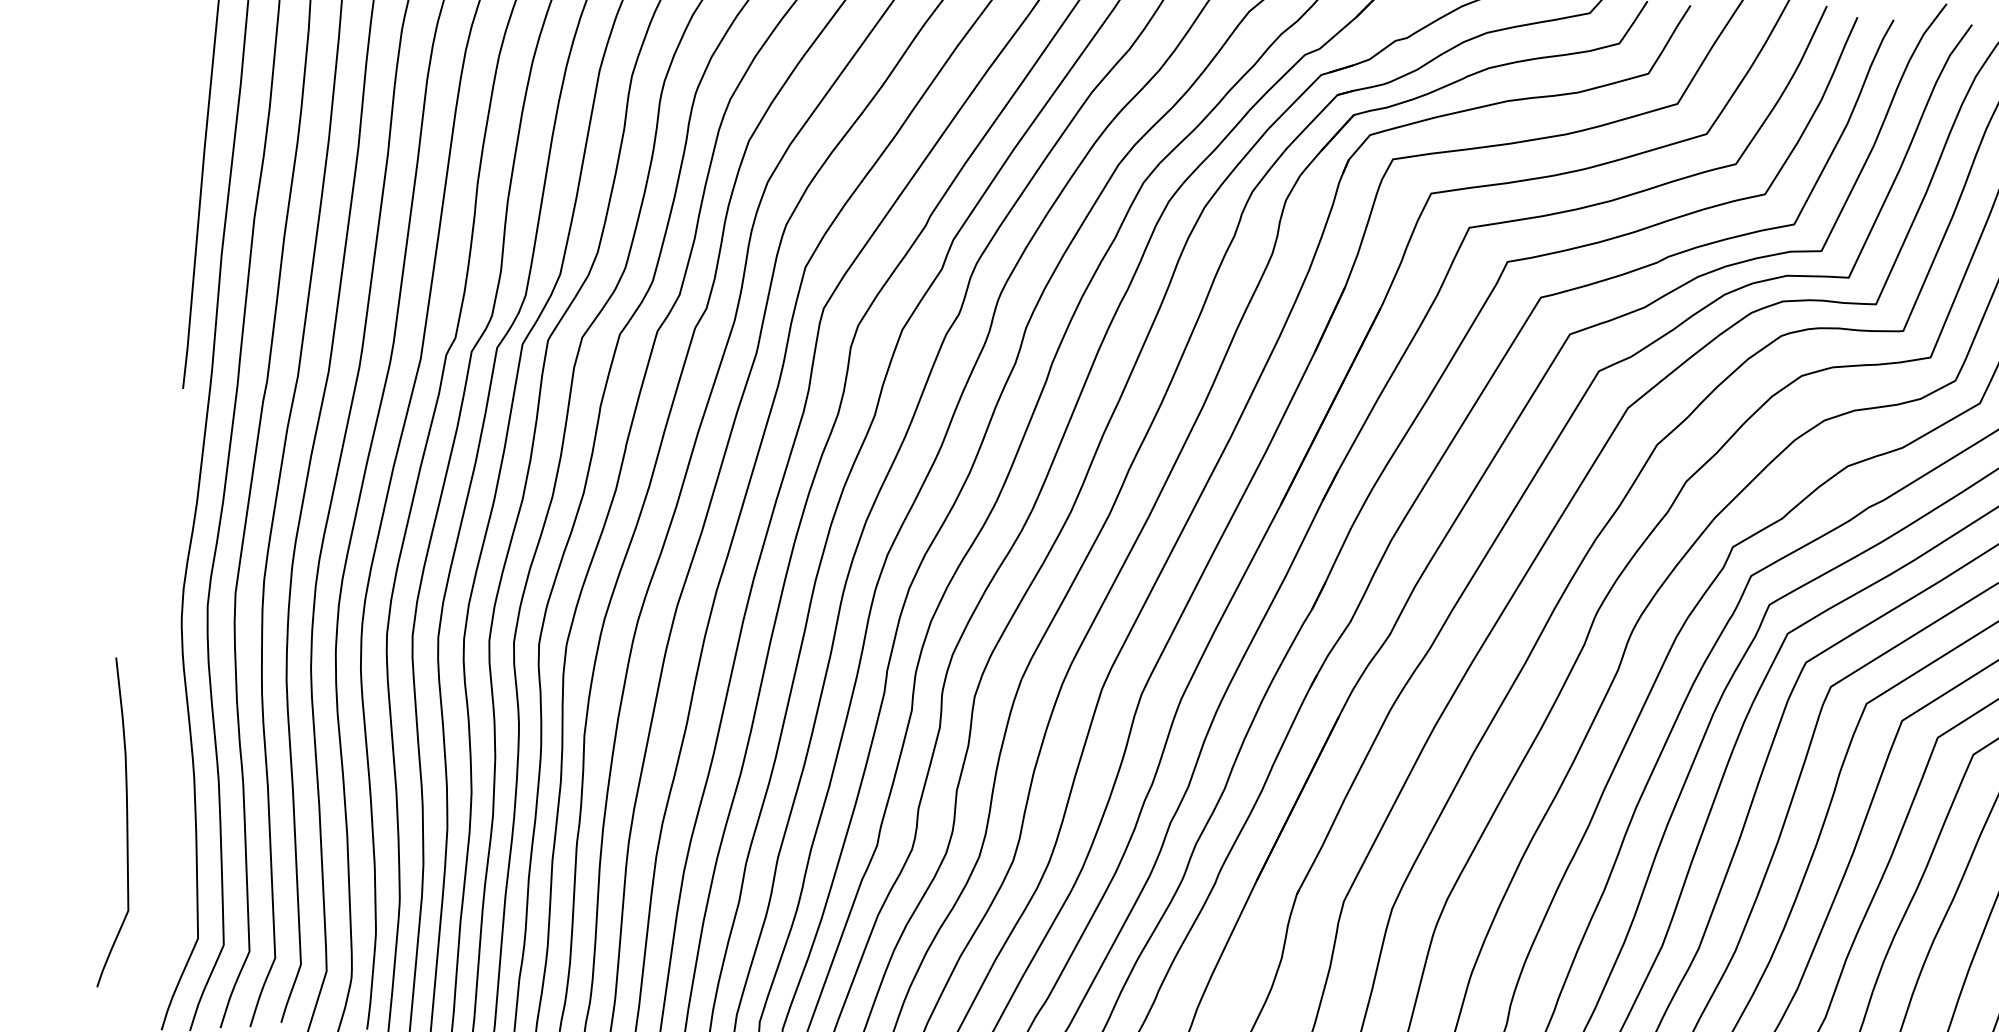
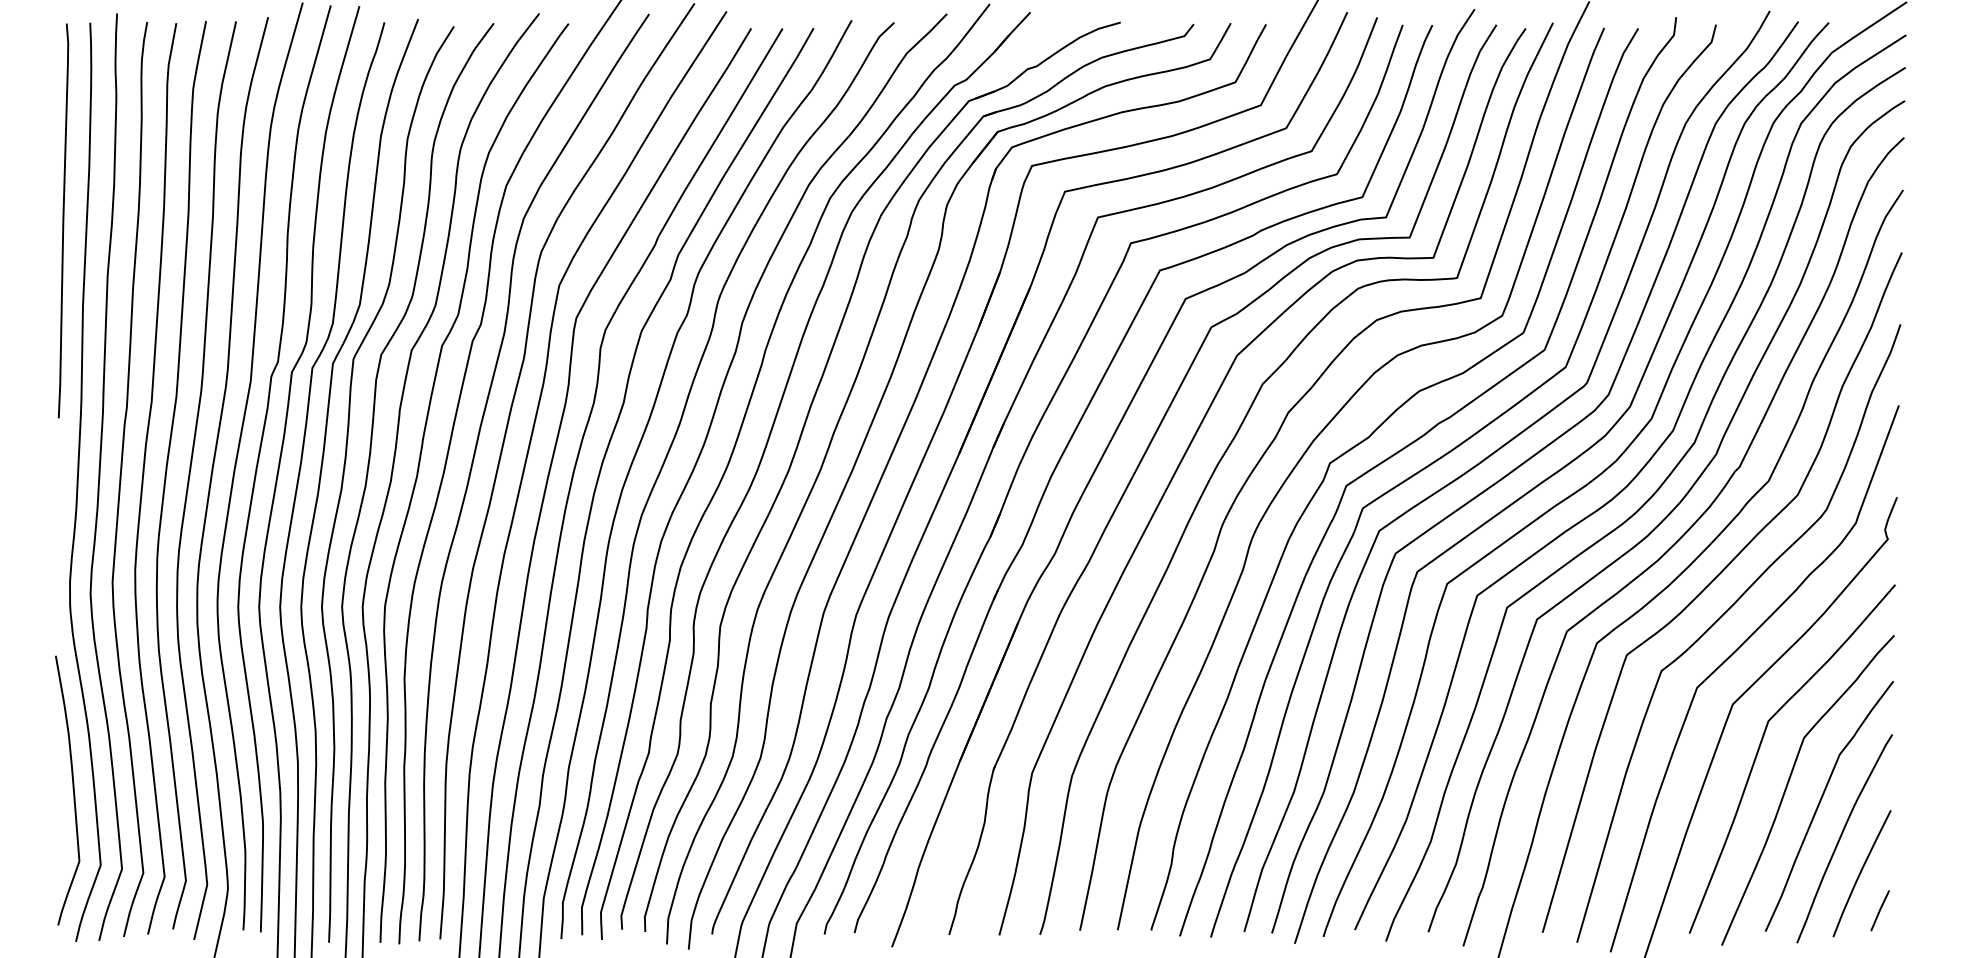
curve: (125, 822) -> (72, 789), moved

